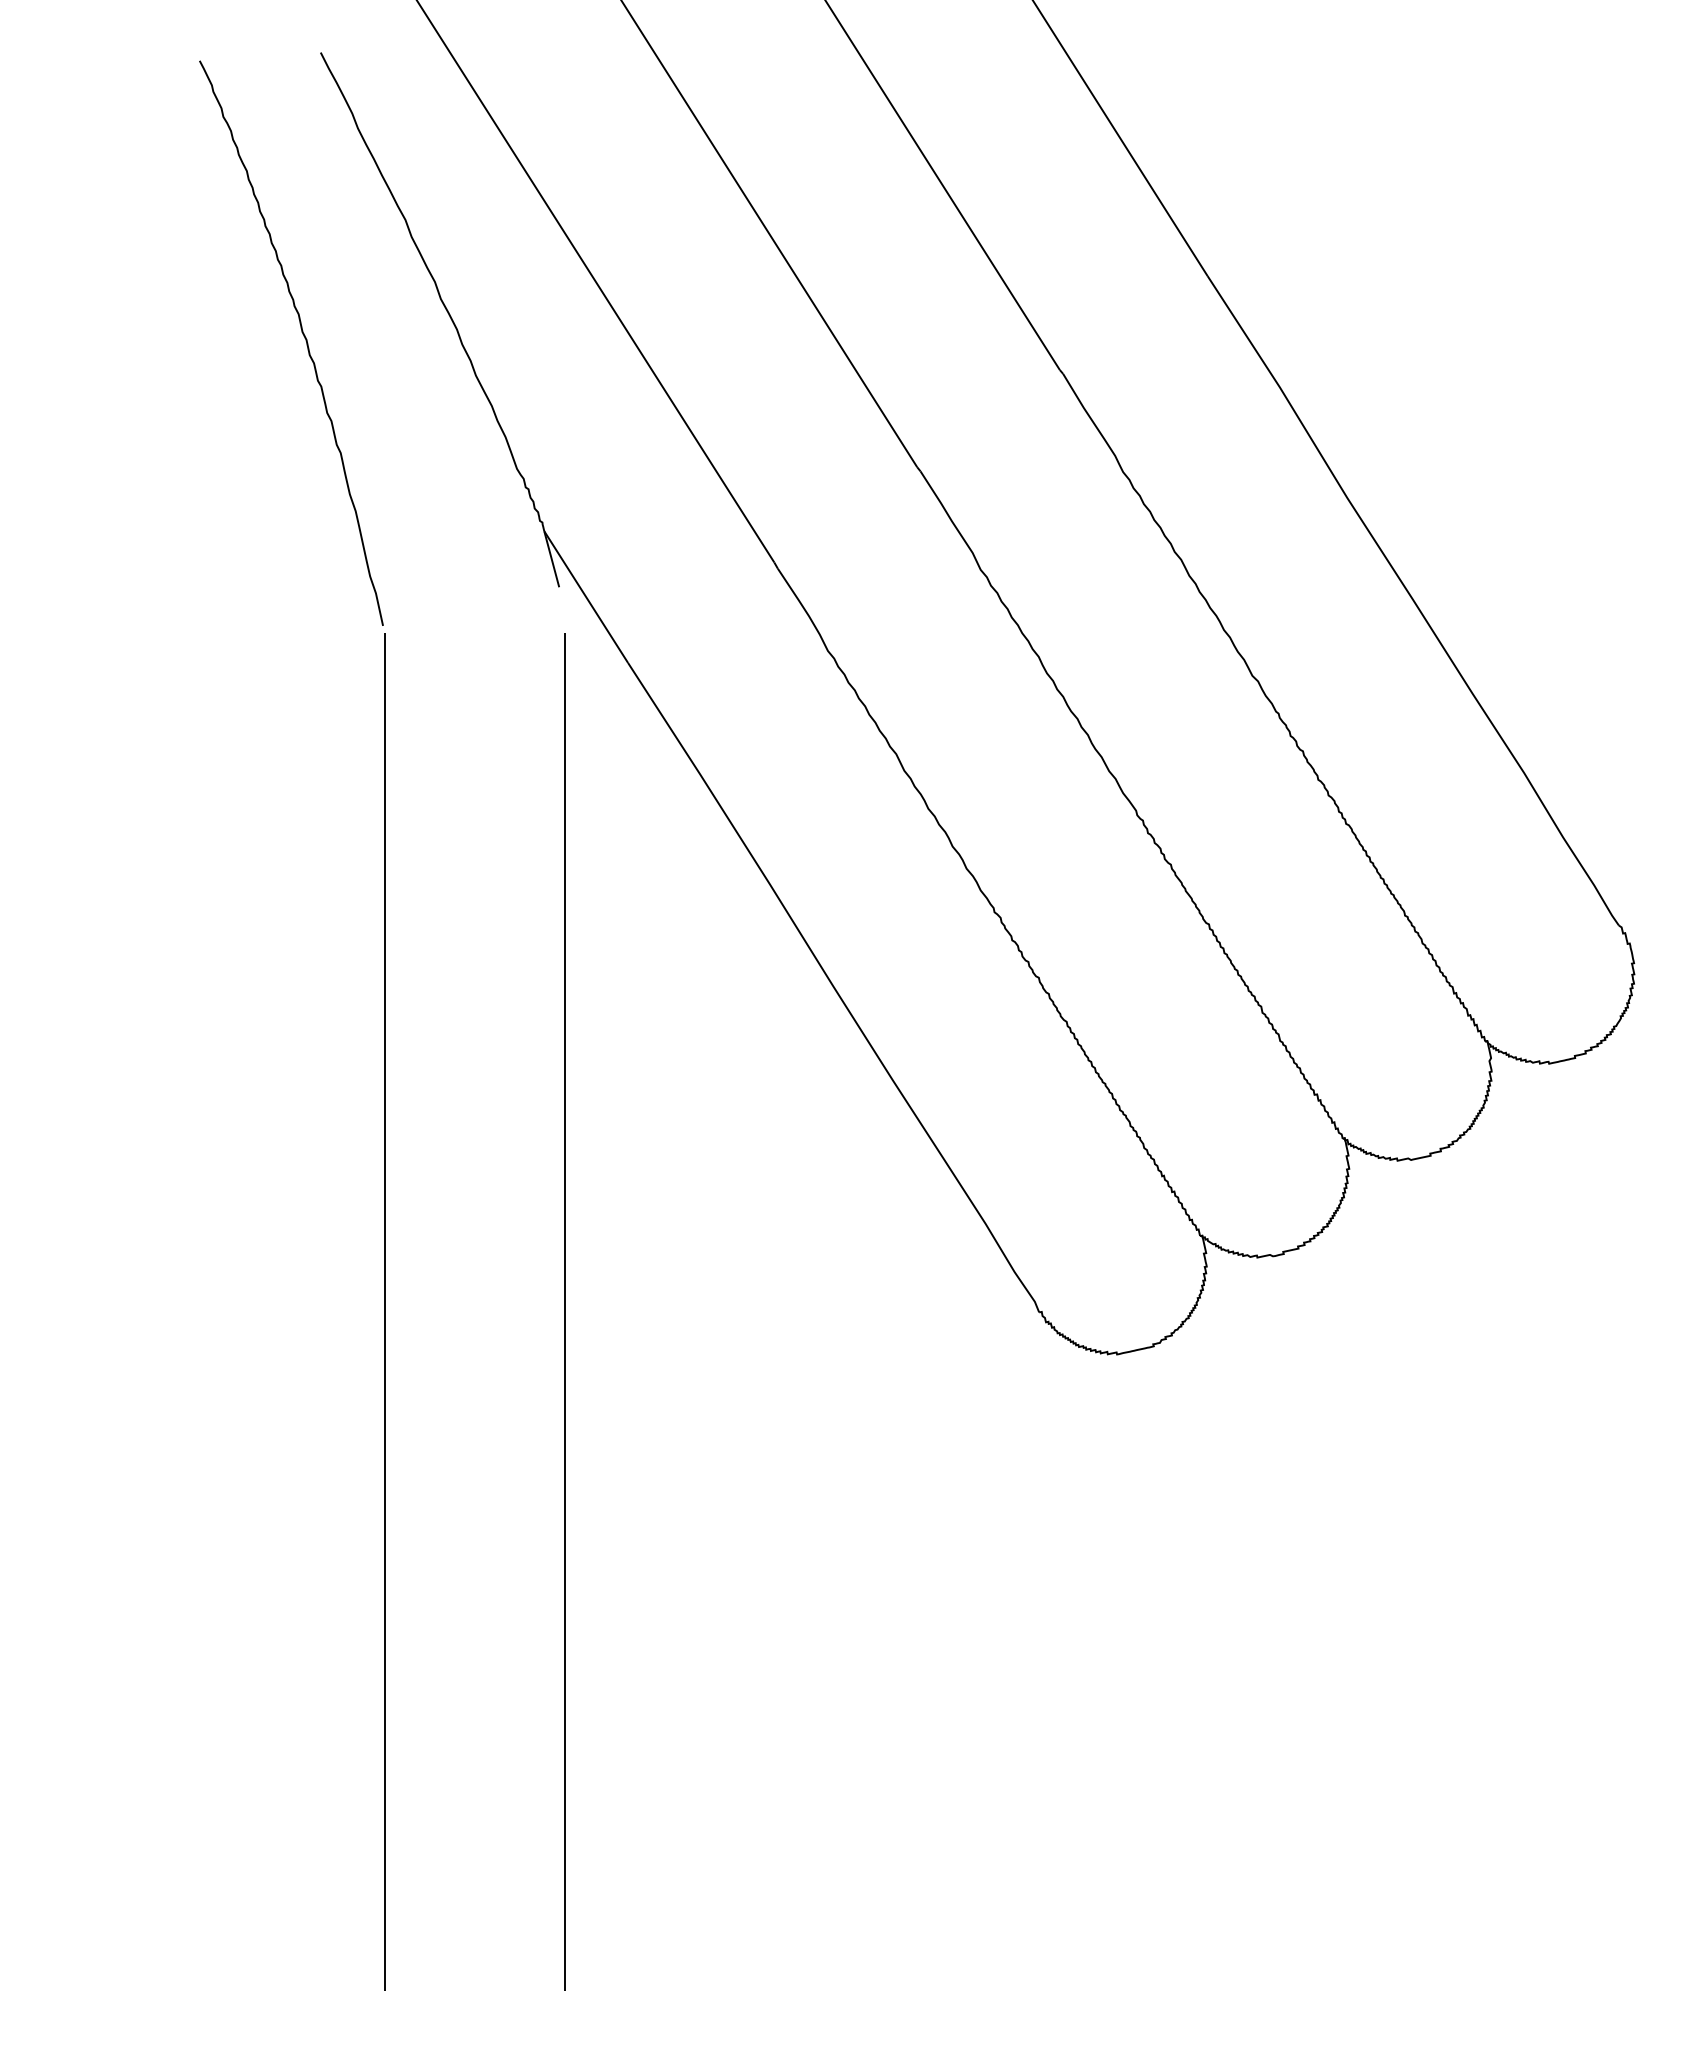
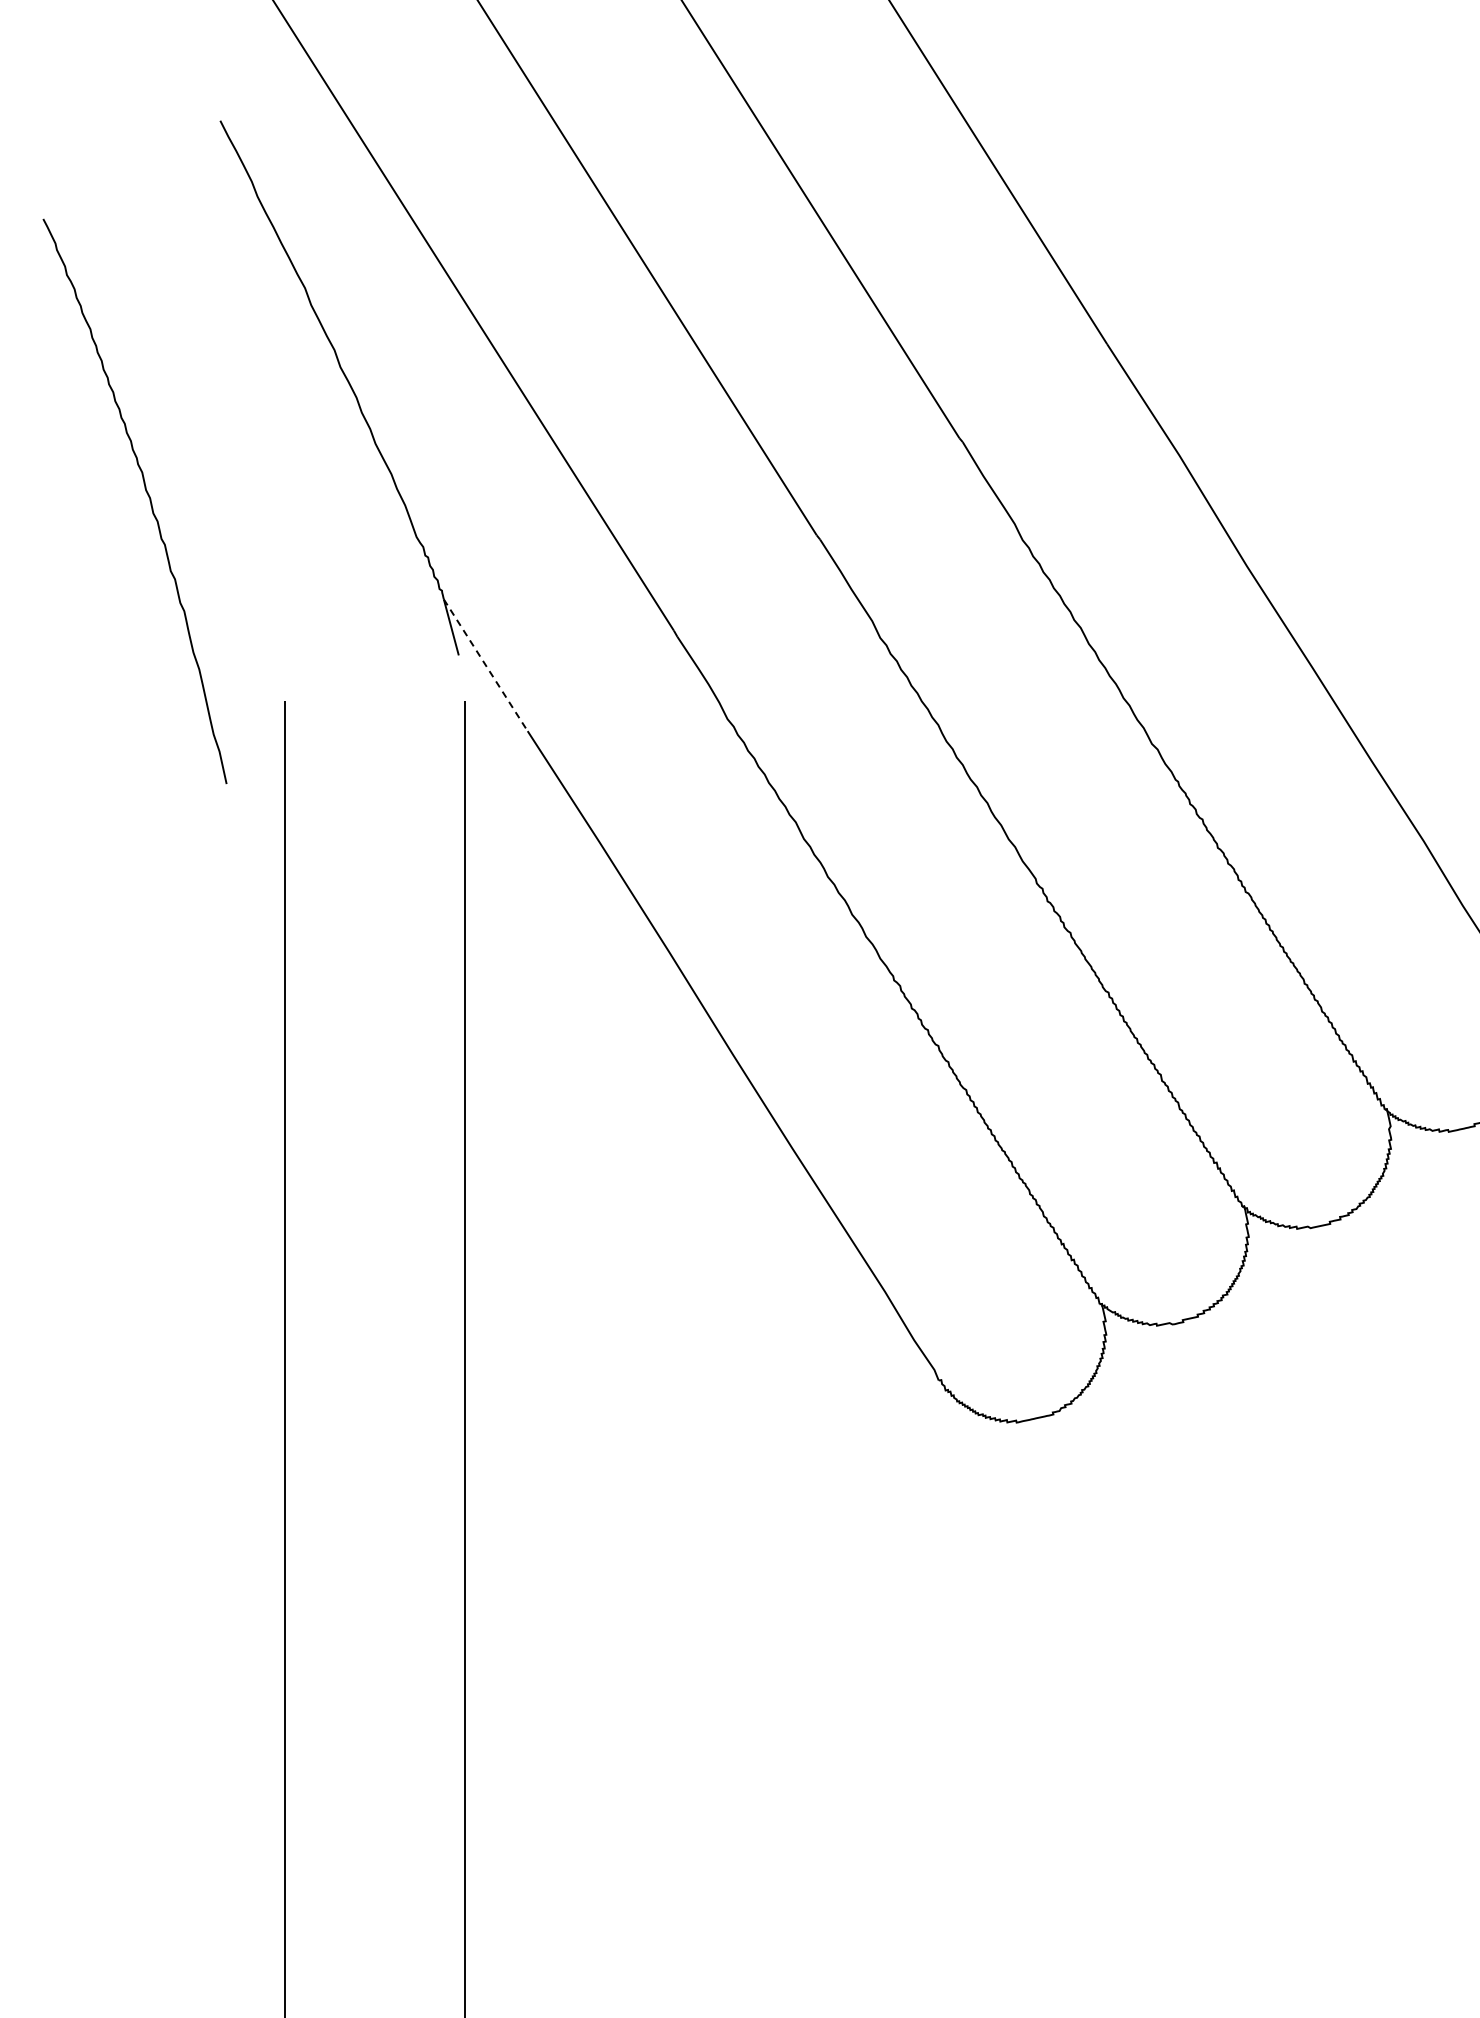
curve: (303, 336) -> (147, 494), moved
line: (586, 597) -> (486, 665), solid -> dashed

